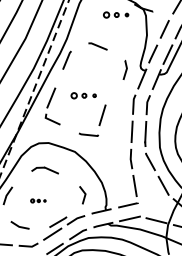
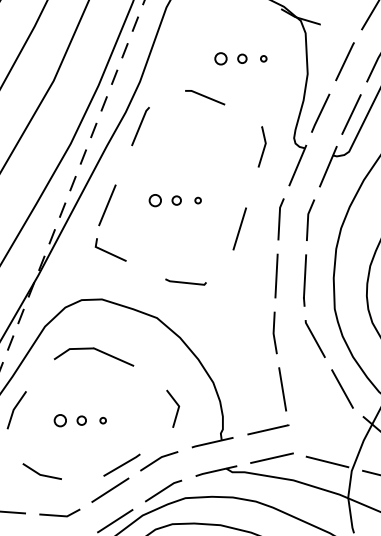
part: (116, 14) -> (241, 57), moved
line: (102, 114) -> (239, 227), moved
part: (44, 170) -> (93, 356), size x1.43
part: (38, 200) -> (80, 419), size x1.67

